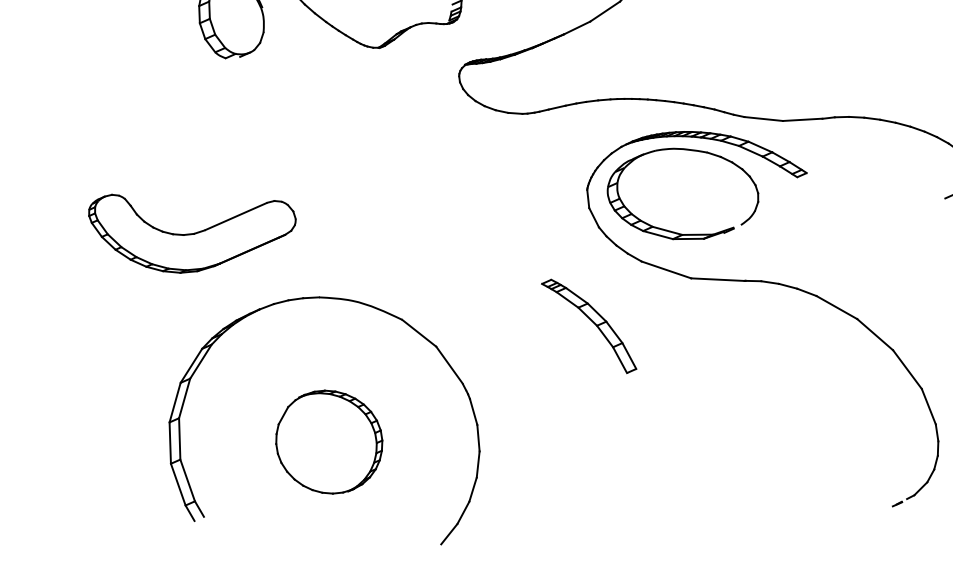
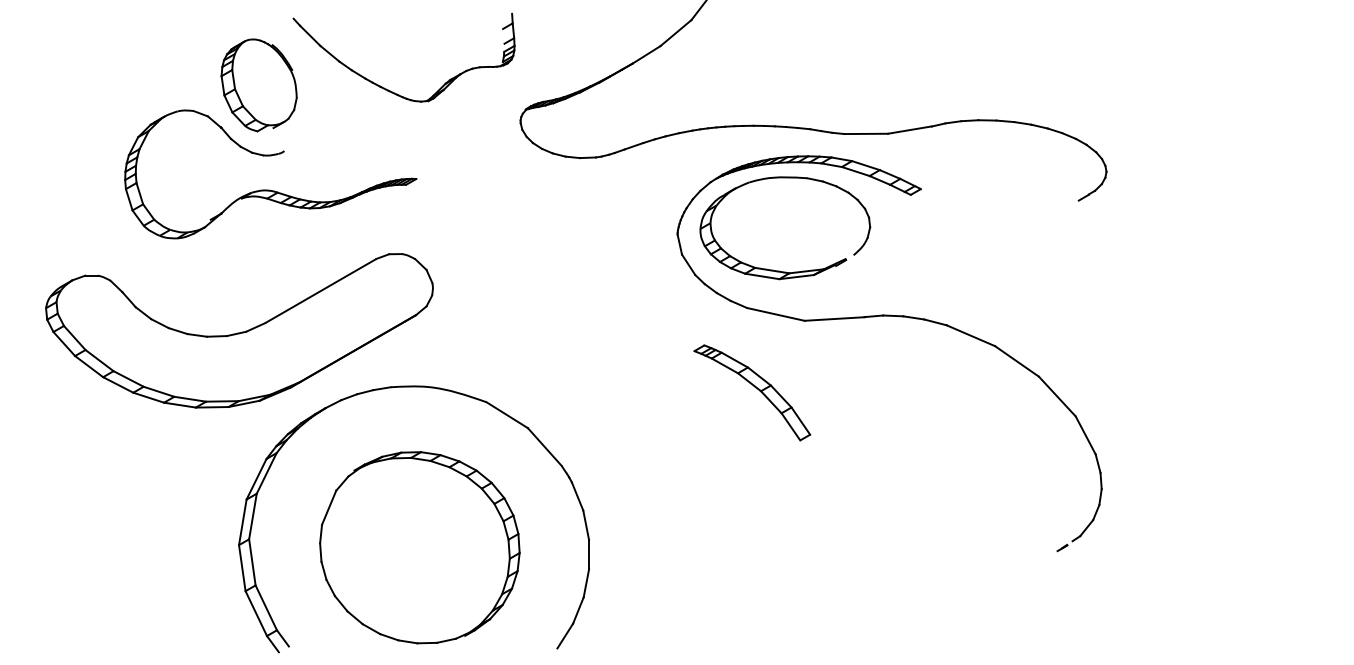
part: (230, 110) -> (269, 189), added
part: (190, 232) -> (239, 330), size x1.67
part: (589, 326) -> (752, 392), moved
part: (328, 441) -> (419, 547), size x1.67

